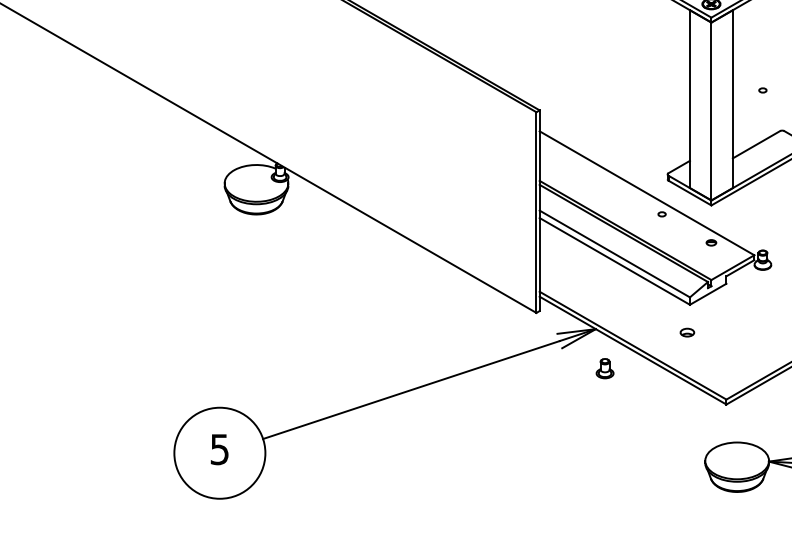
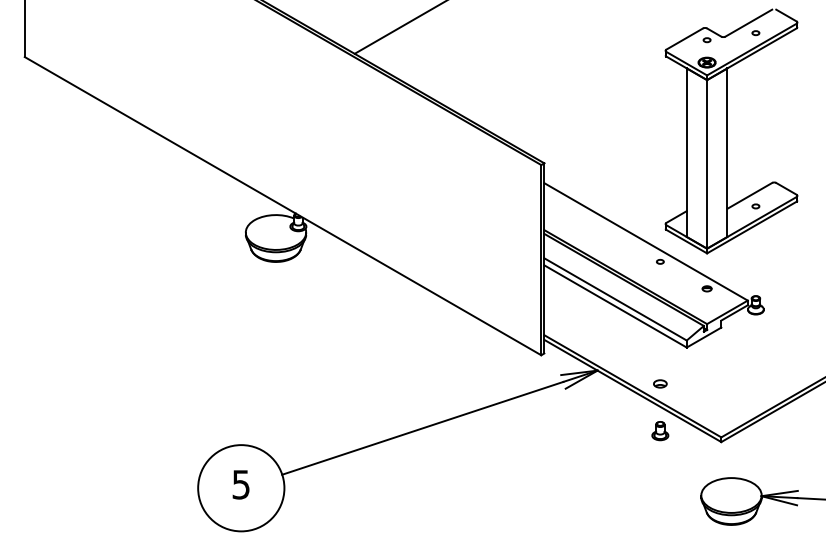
part: (762, 90) -> (755, 206), moved
part: (687, 332) -> (660, 383), moved
part: (605, 369) -> (660, 431), moved

